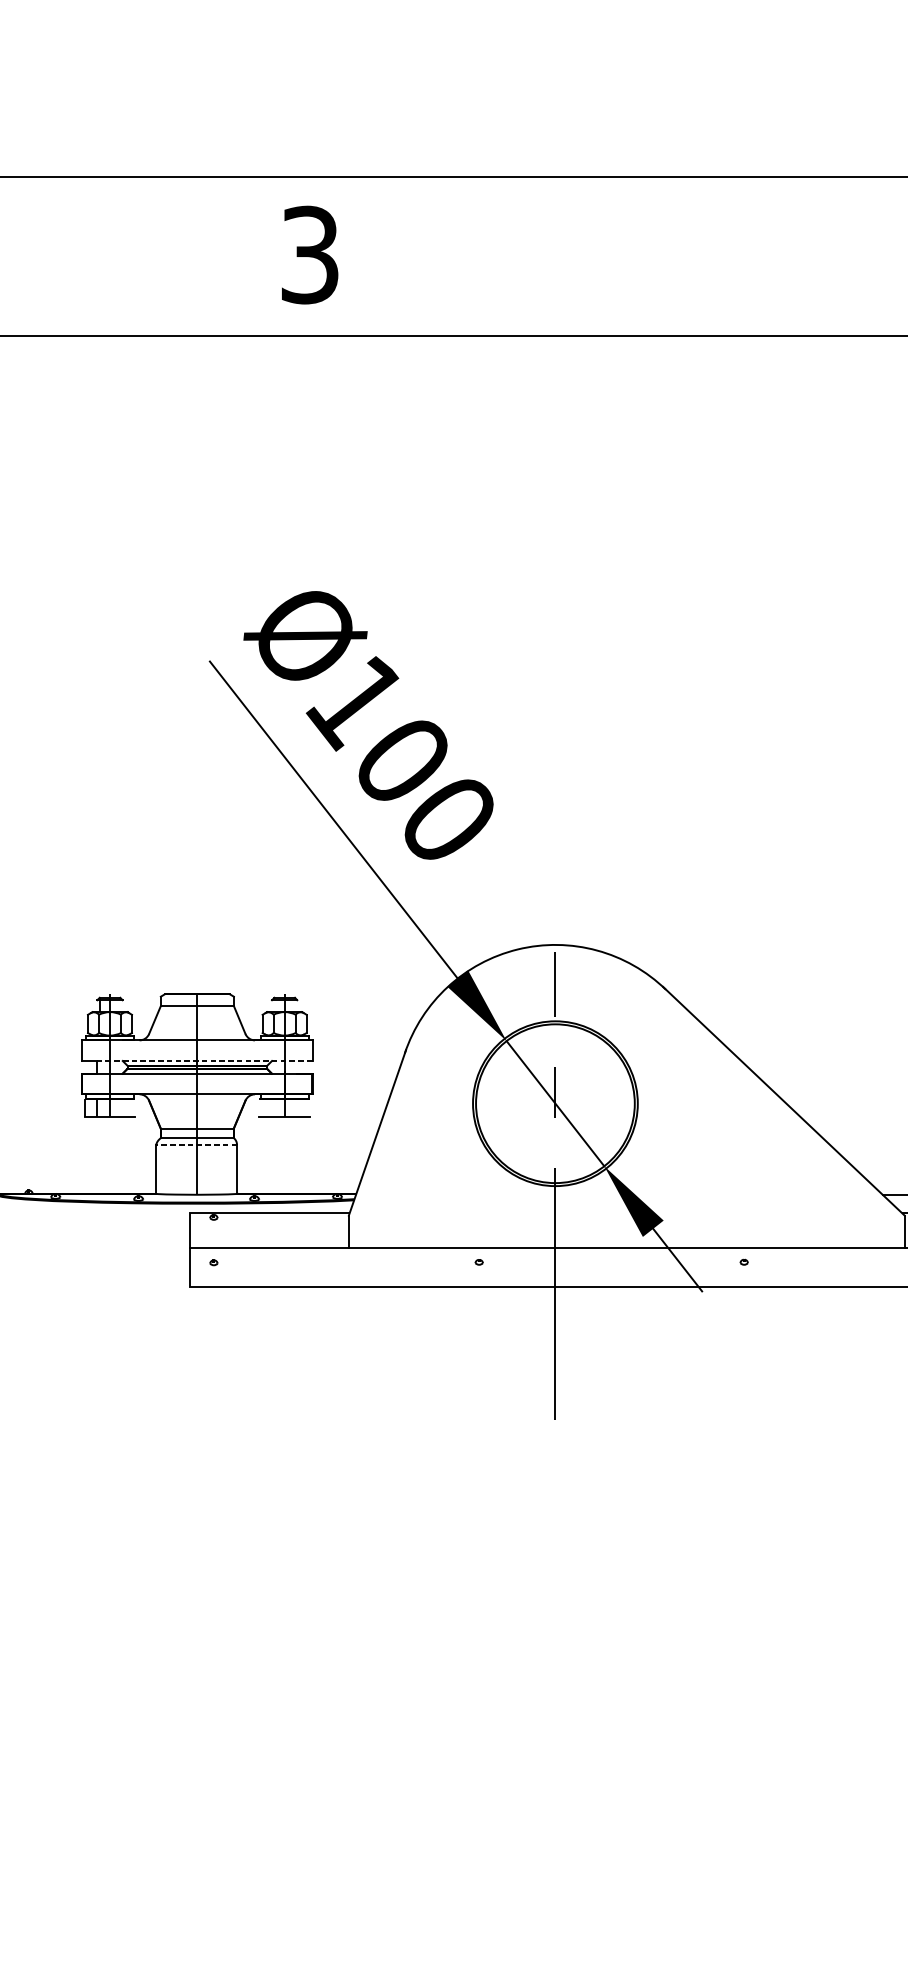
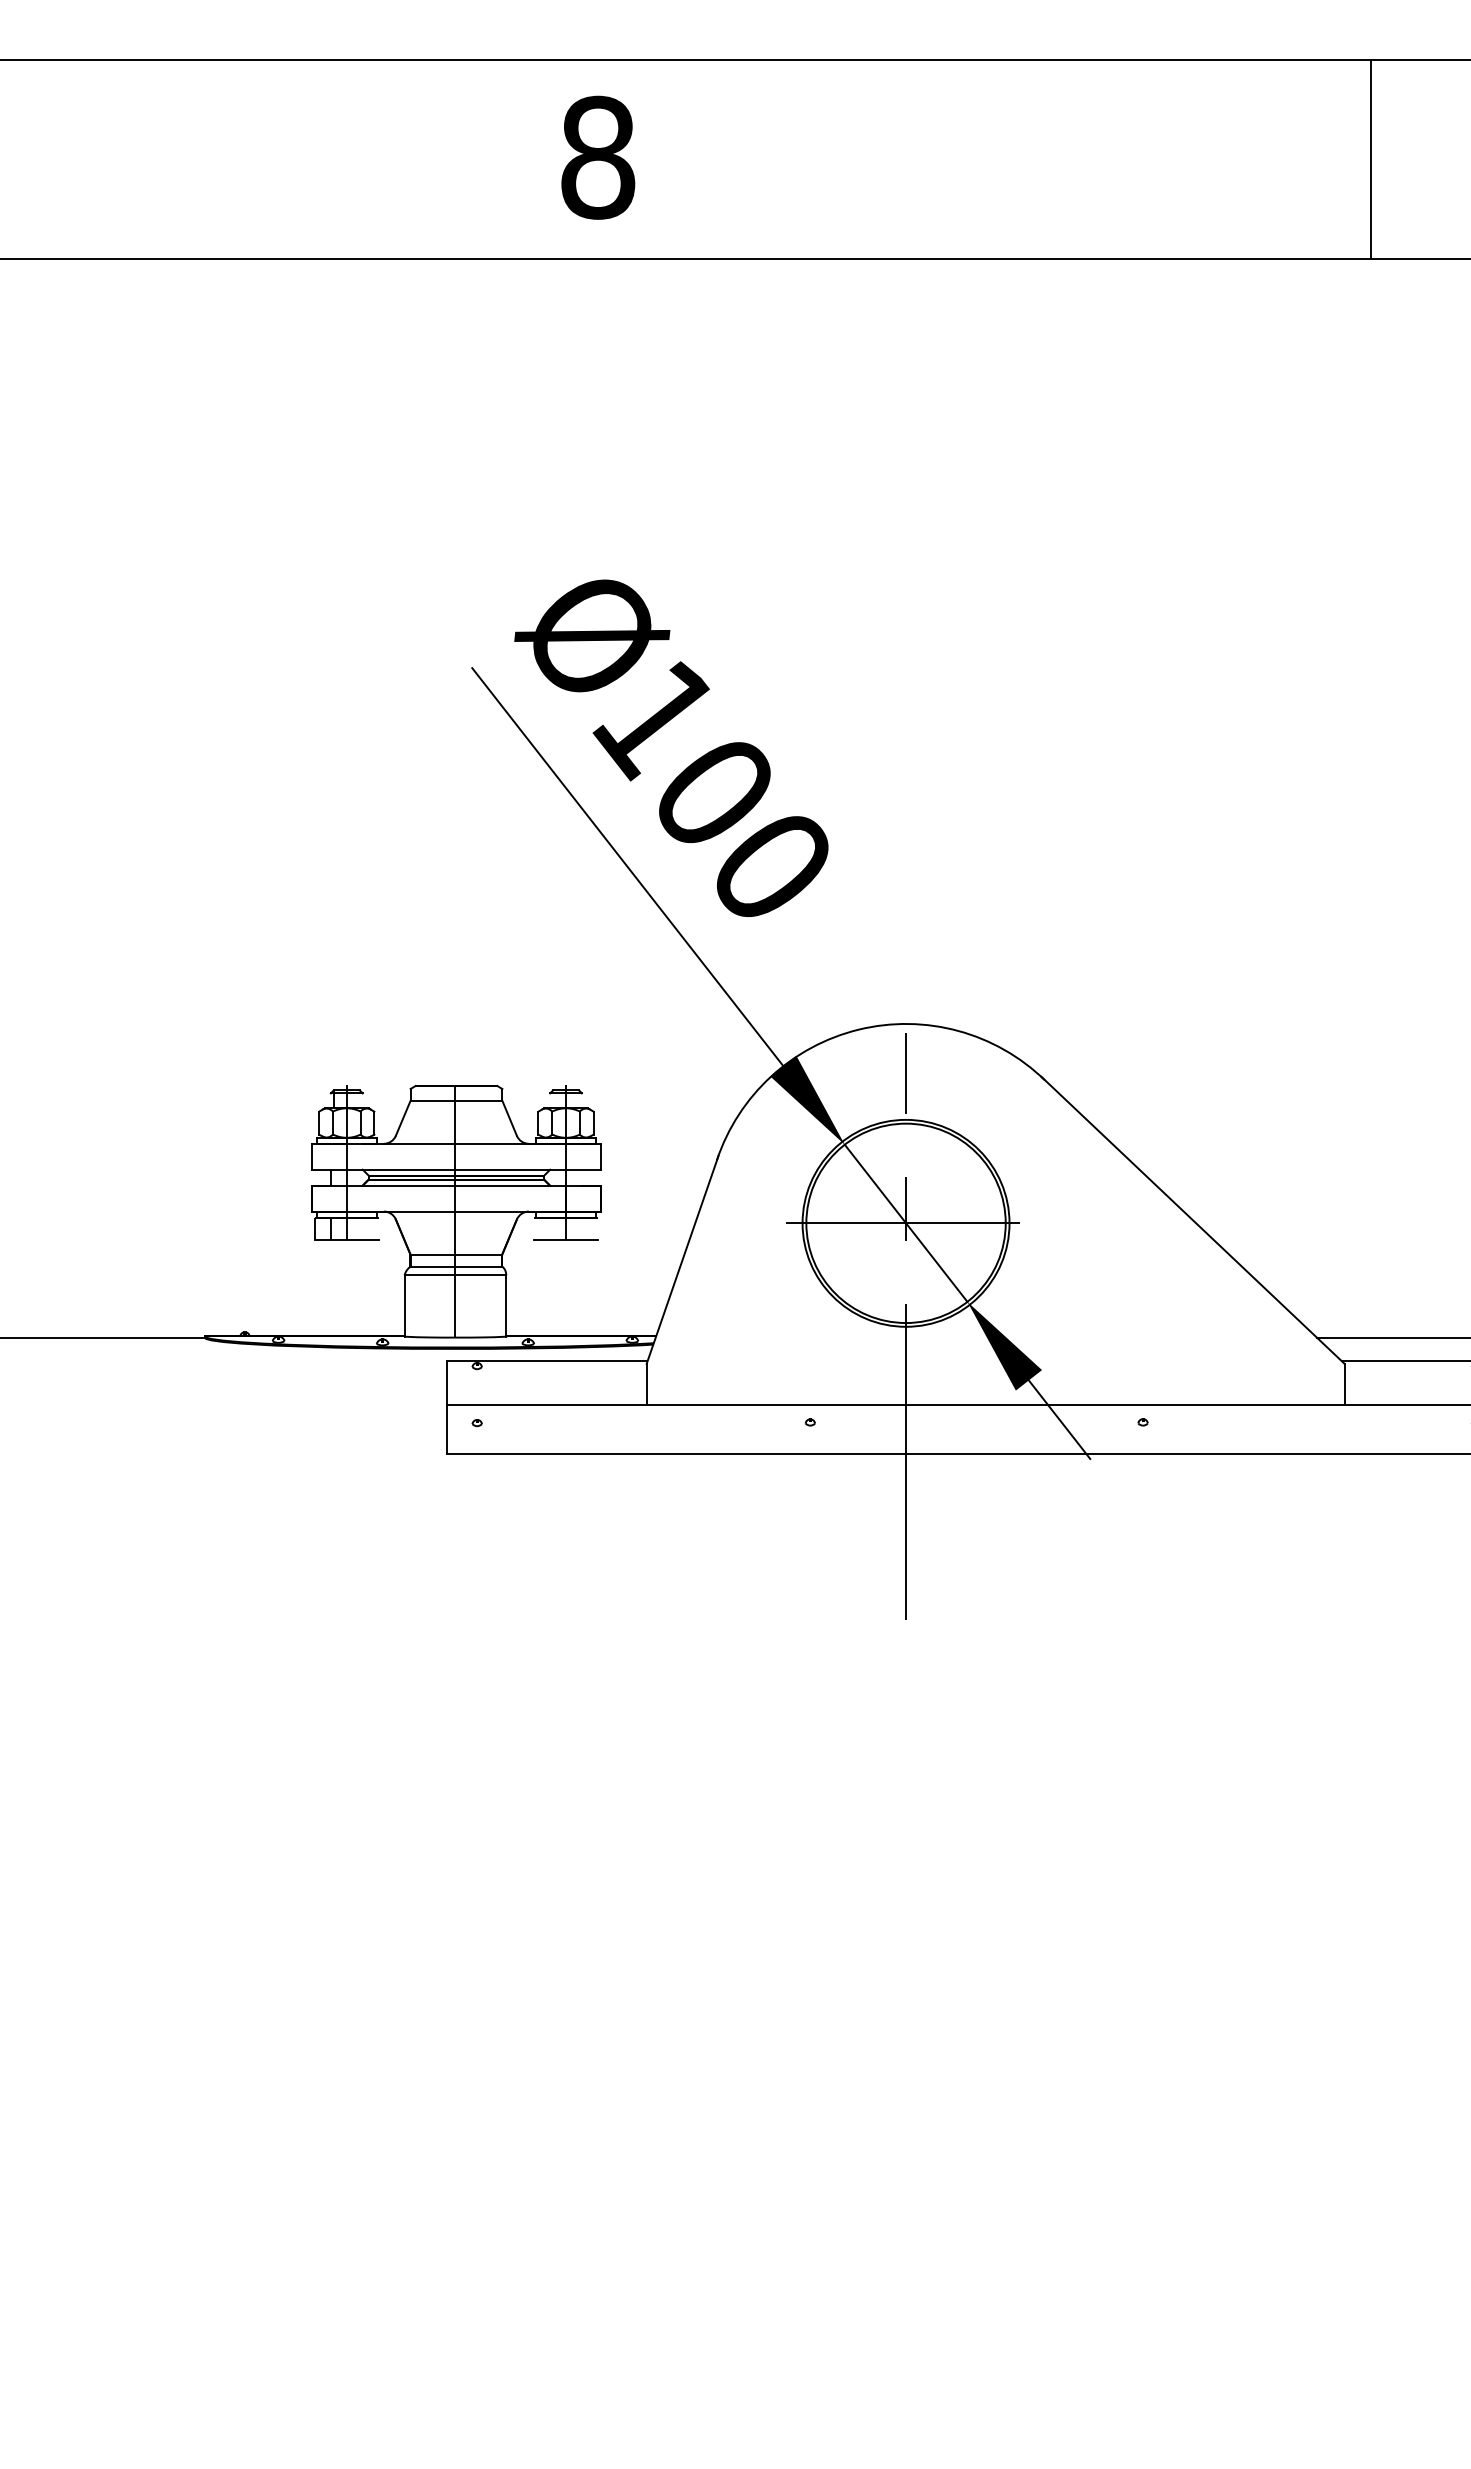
text: (310, 254) -> (598, 157), 3 -> 8
line: (204, 1060) -> (465, 1169), dashed -> solid
line: (553, 1103) -> (903, 1223), added
line: (196, 1145) -> (455, 1275), dashed -> solid

